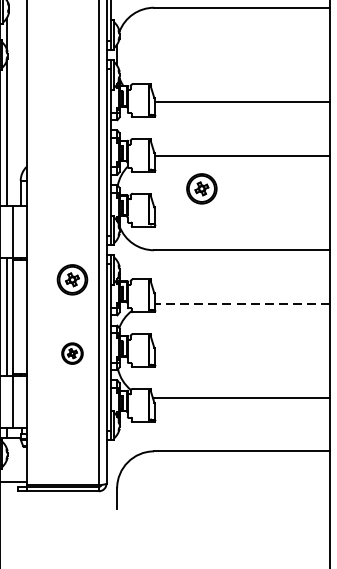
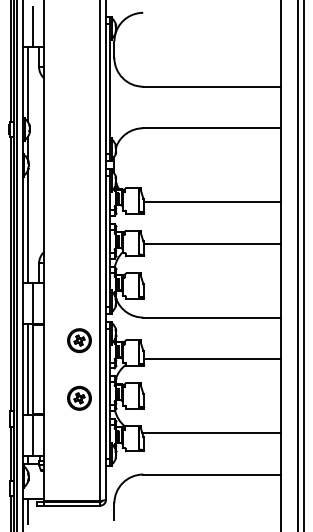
part: (201, 188) -> (180, 269), removed
line: (241, 303) -> (211, 359), dashed -> solid
part: (72, 352) -> (79, 397), size x1.43
line: (7, 498) -> (28, 511), added

